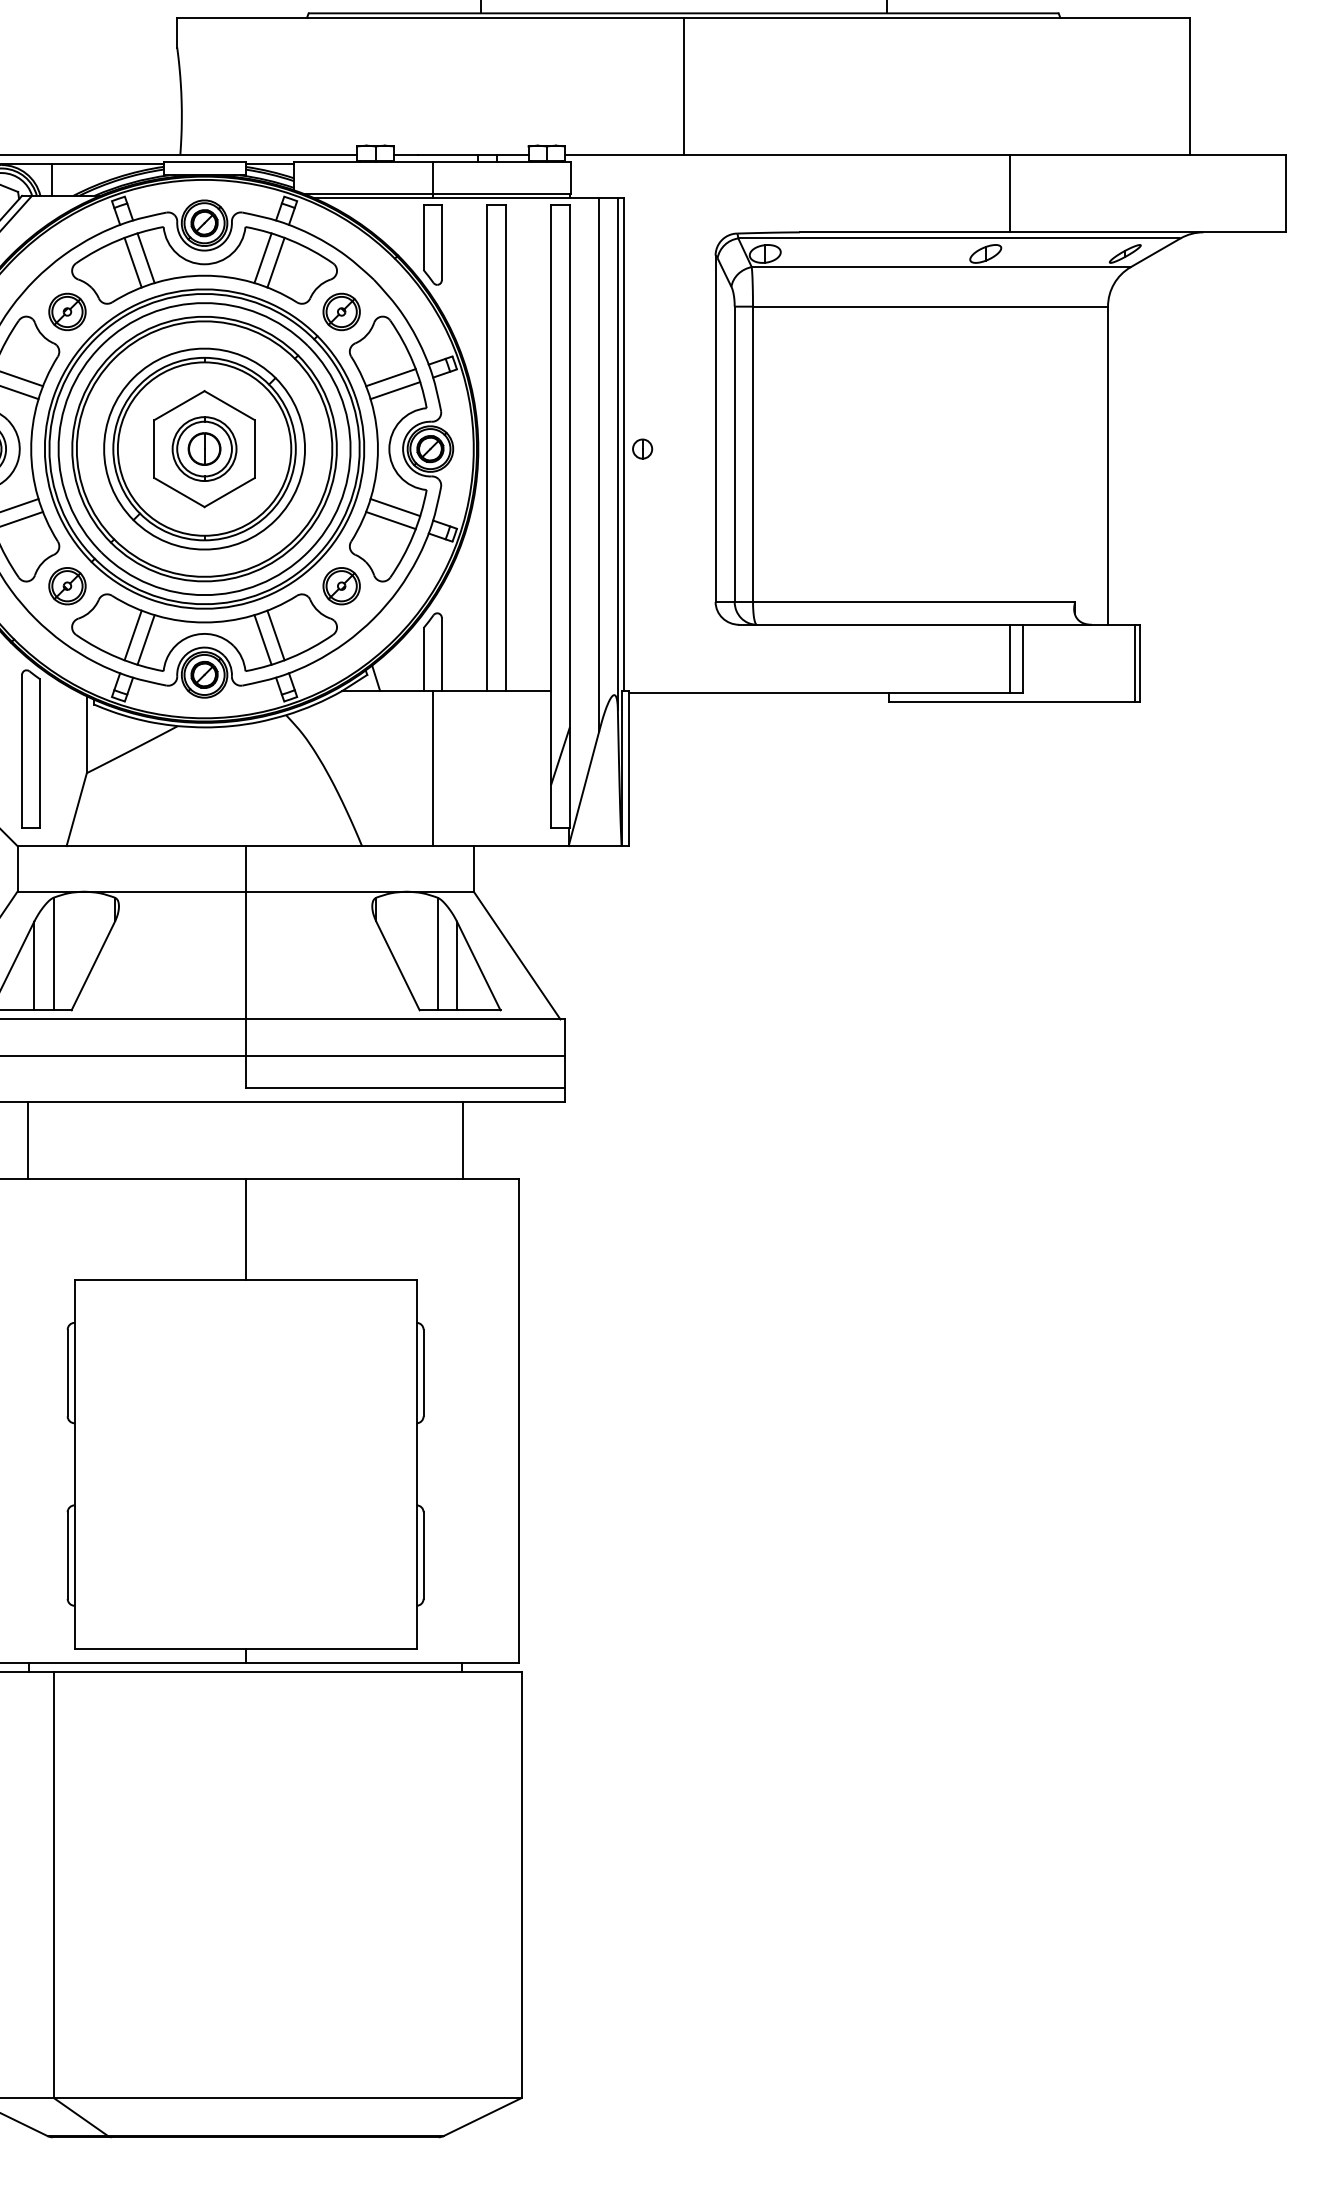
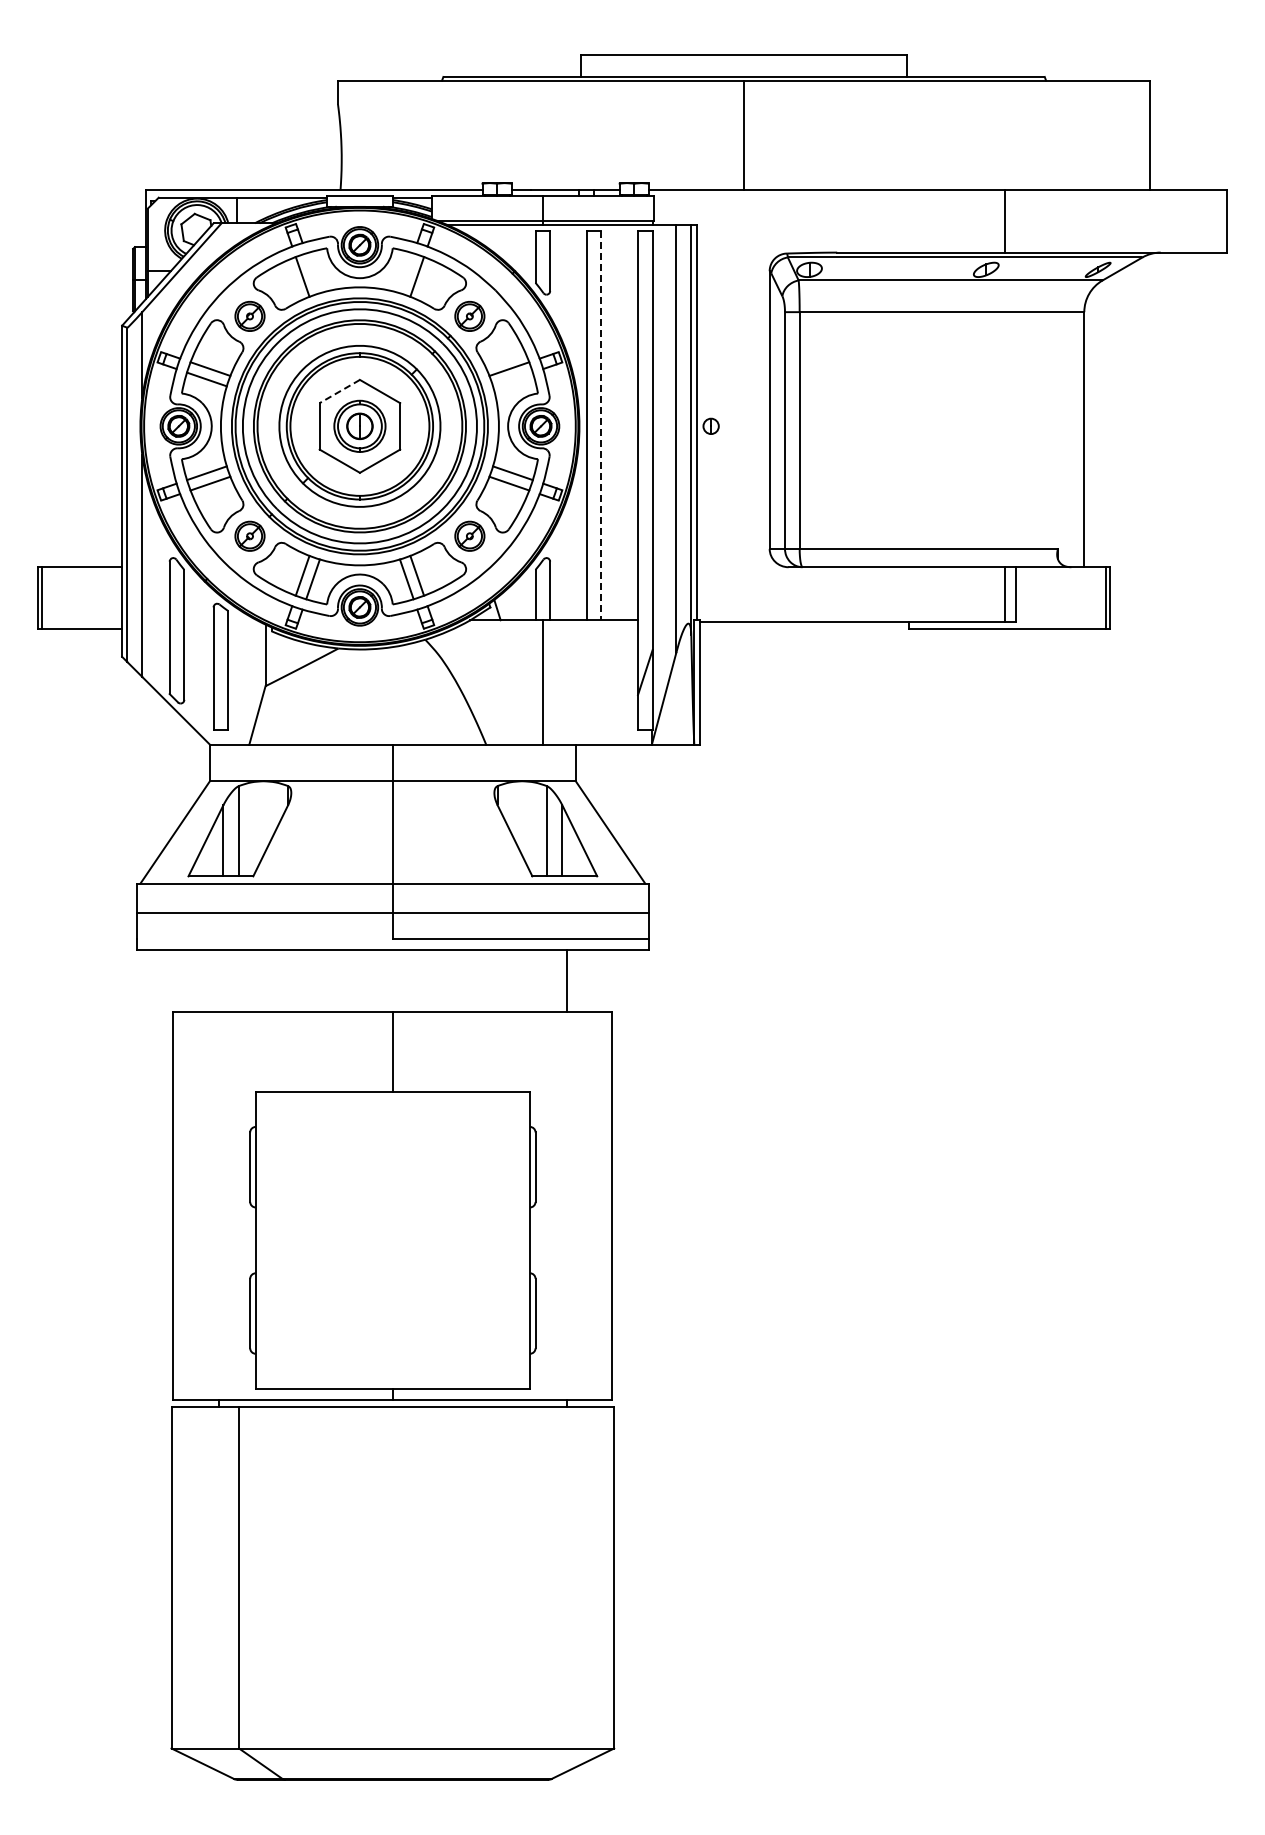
line: (145, 258) -> (312, 273), removed
line: (262, 258) -> (406, 273), removed
line: (394, 390) -> (512, 379), removed
line: (179, 405) -> (339, 391), solid -> dashed
line: (505, 448) -> (601, 425), solid -> dashed
line: (28, 1140) -> (218, 980), removed

